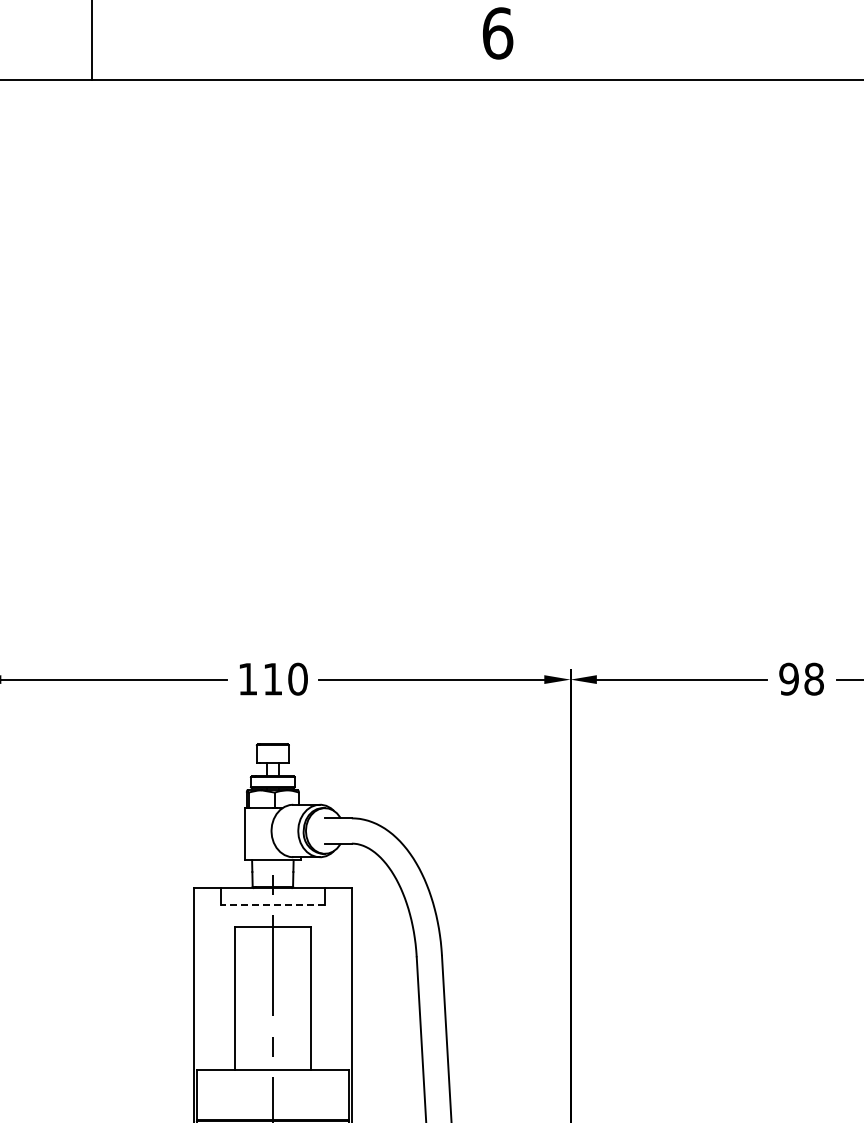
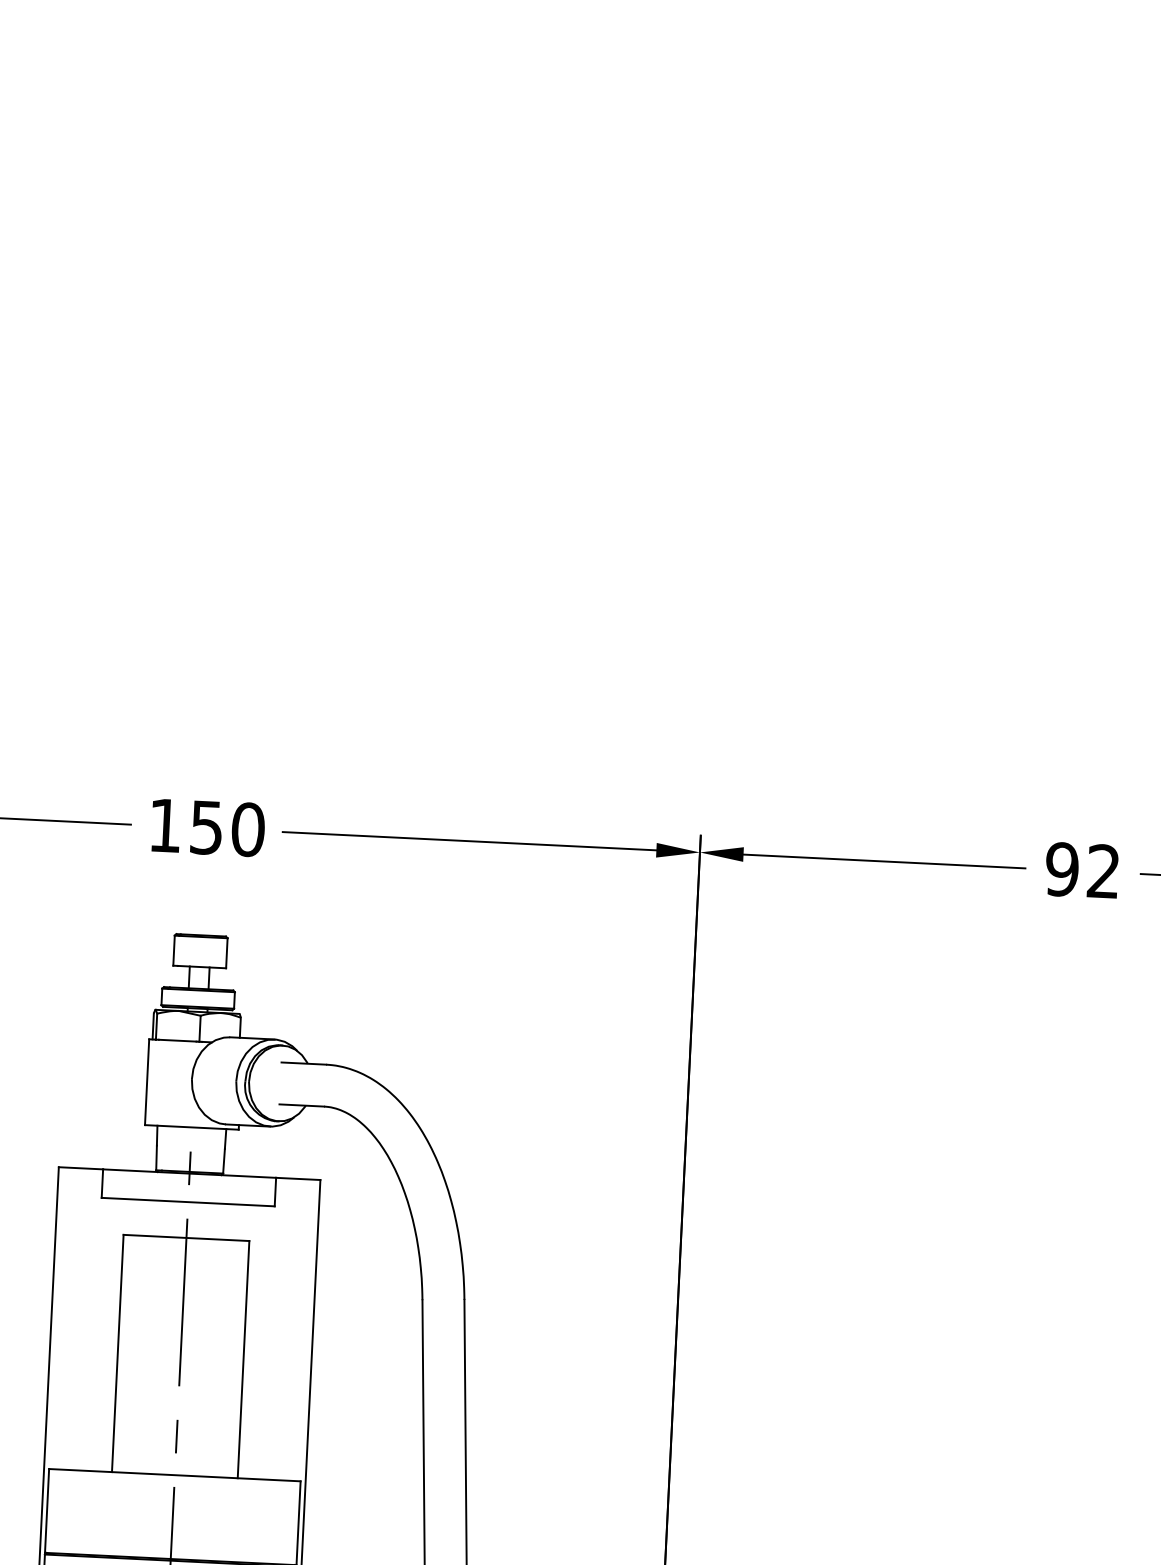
text: (813, 678) -> (1102, 870), 98 -> 92
text: (272, 679) -> (205, 828), 110 -> 150
line: (272, 905) -> (187, 1202), dashed -> solid

